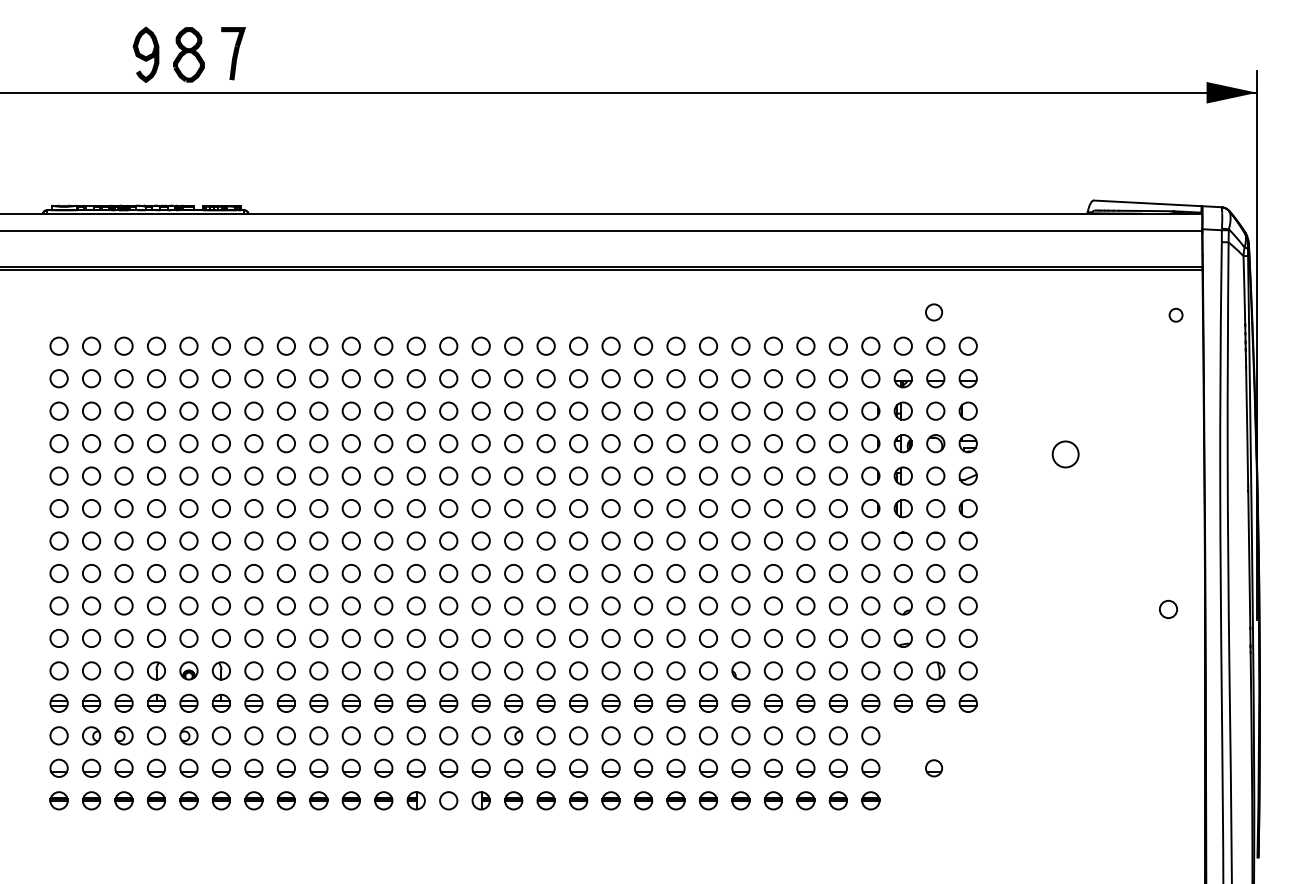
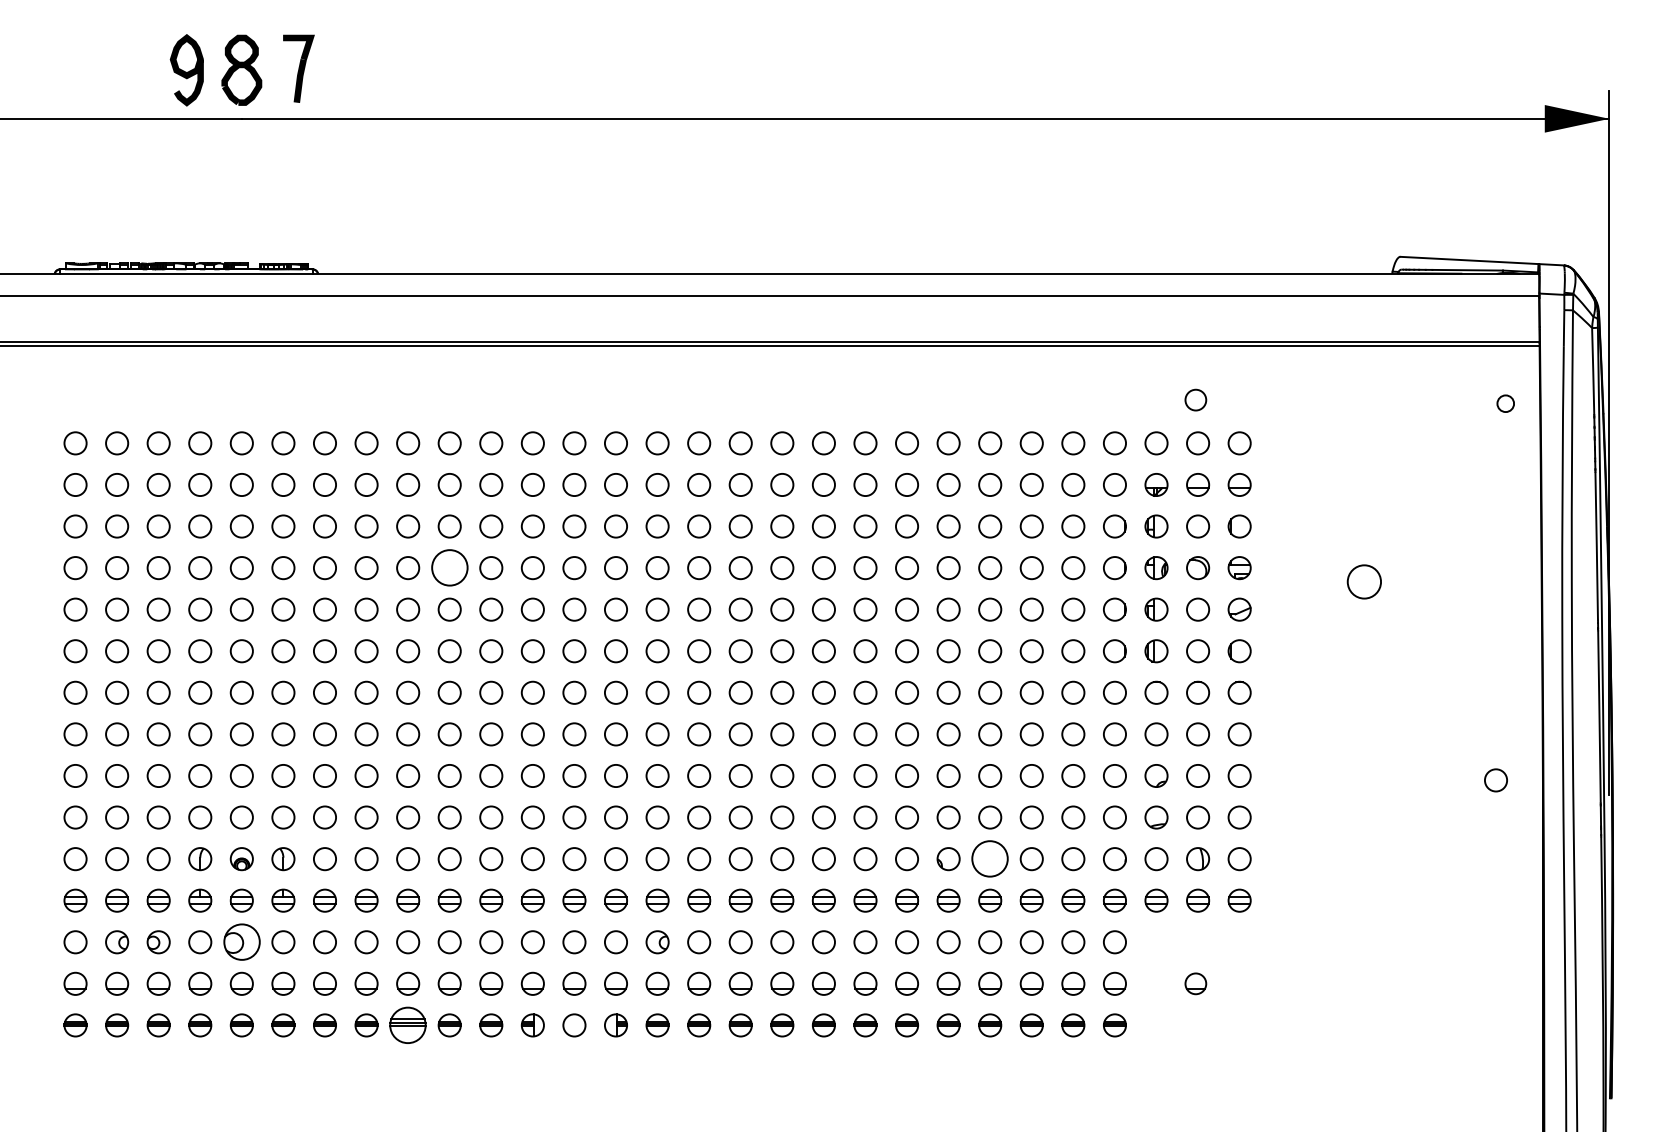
circle: (351, 443) -> (449, 568), size x1.6
circle: (773, 671) -> (990, 859), size x1.6
part: (188, 736) -> (241, 942), size x1.6
part: (319, 800) -> (408, 1025), size x1.6

